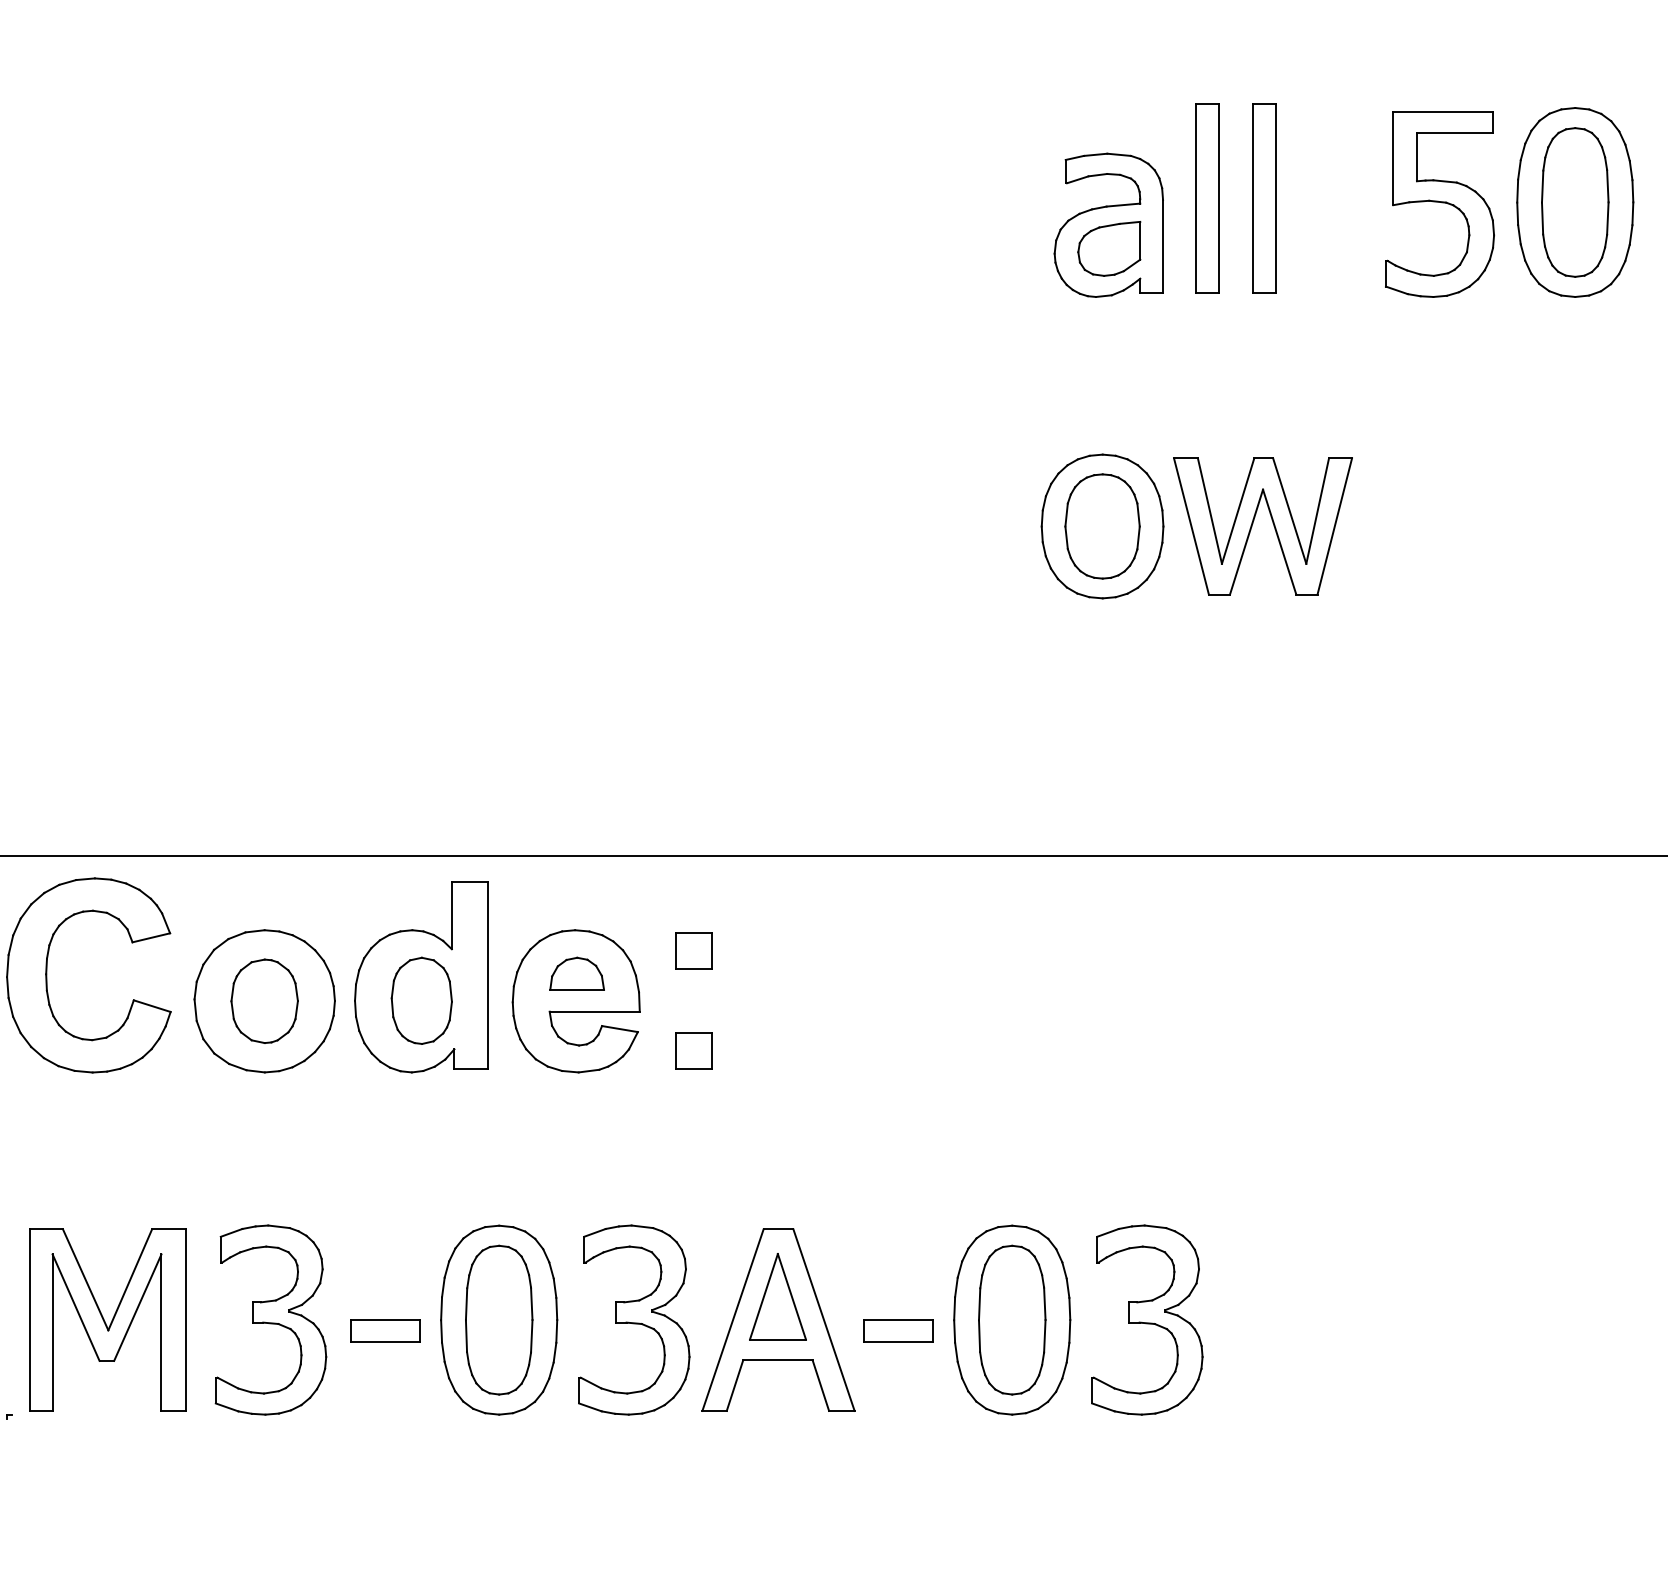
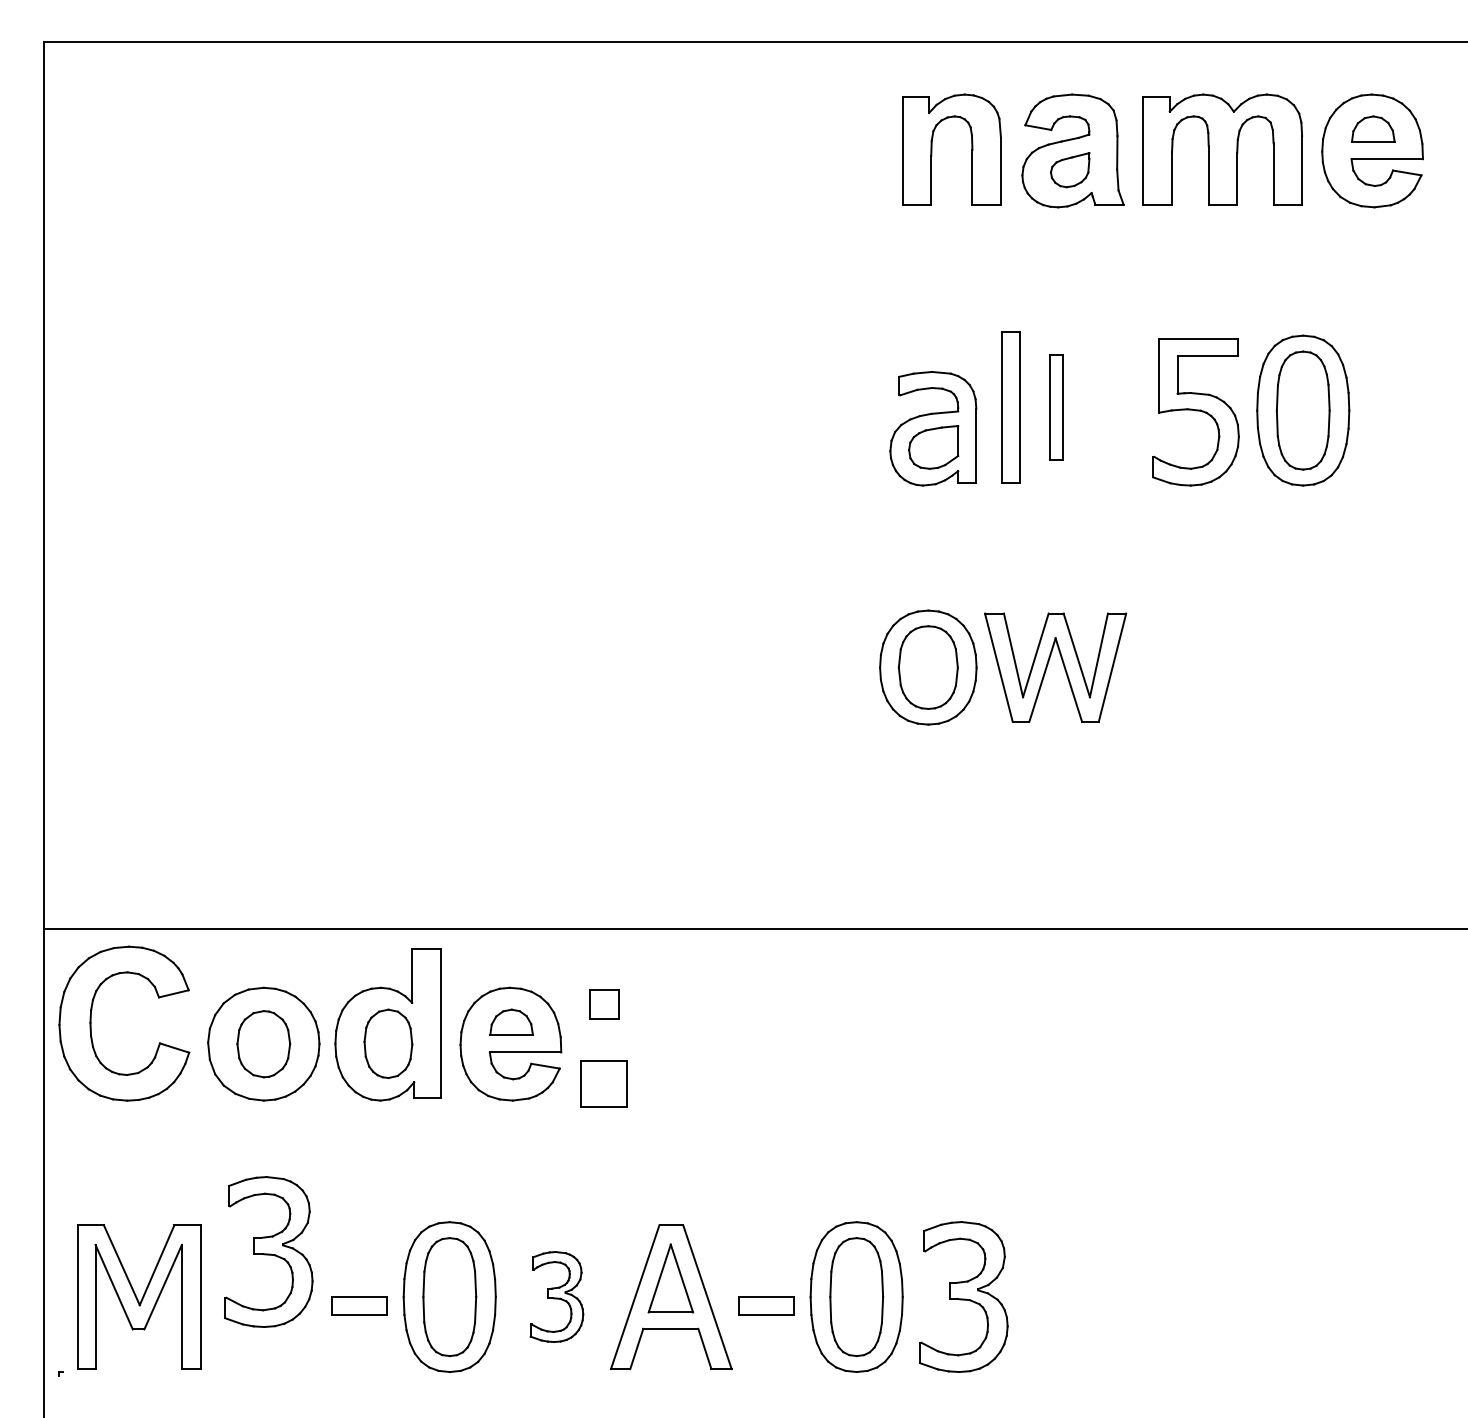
part: (1264, 198) -> (1056, 407), size x0.7
part: (694, 1050) -> (604, 1083), size x1.6
part: (270, 1319) -> (268, 1251), moved
part: (633, 1319) -> (556, 1296), size x0.6

